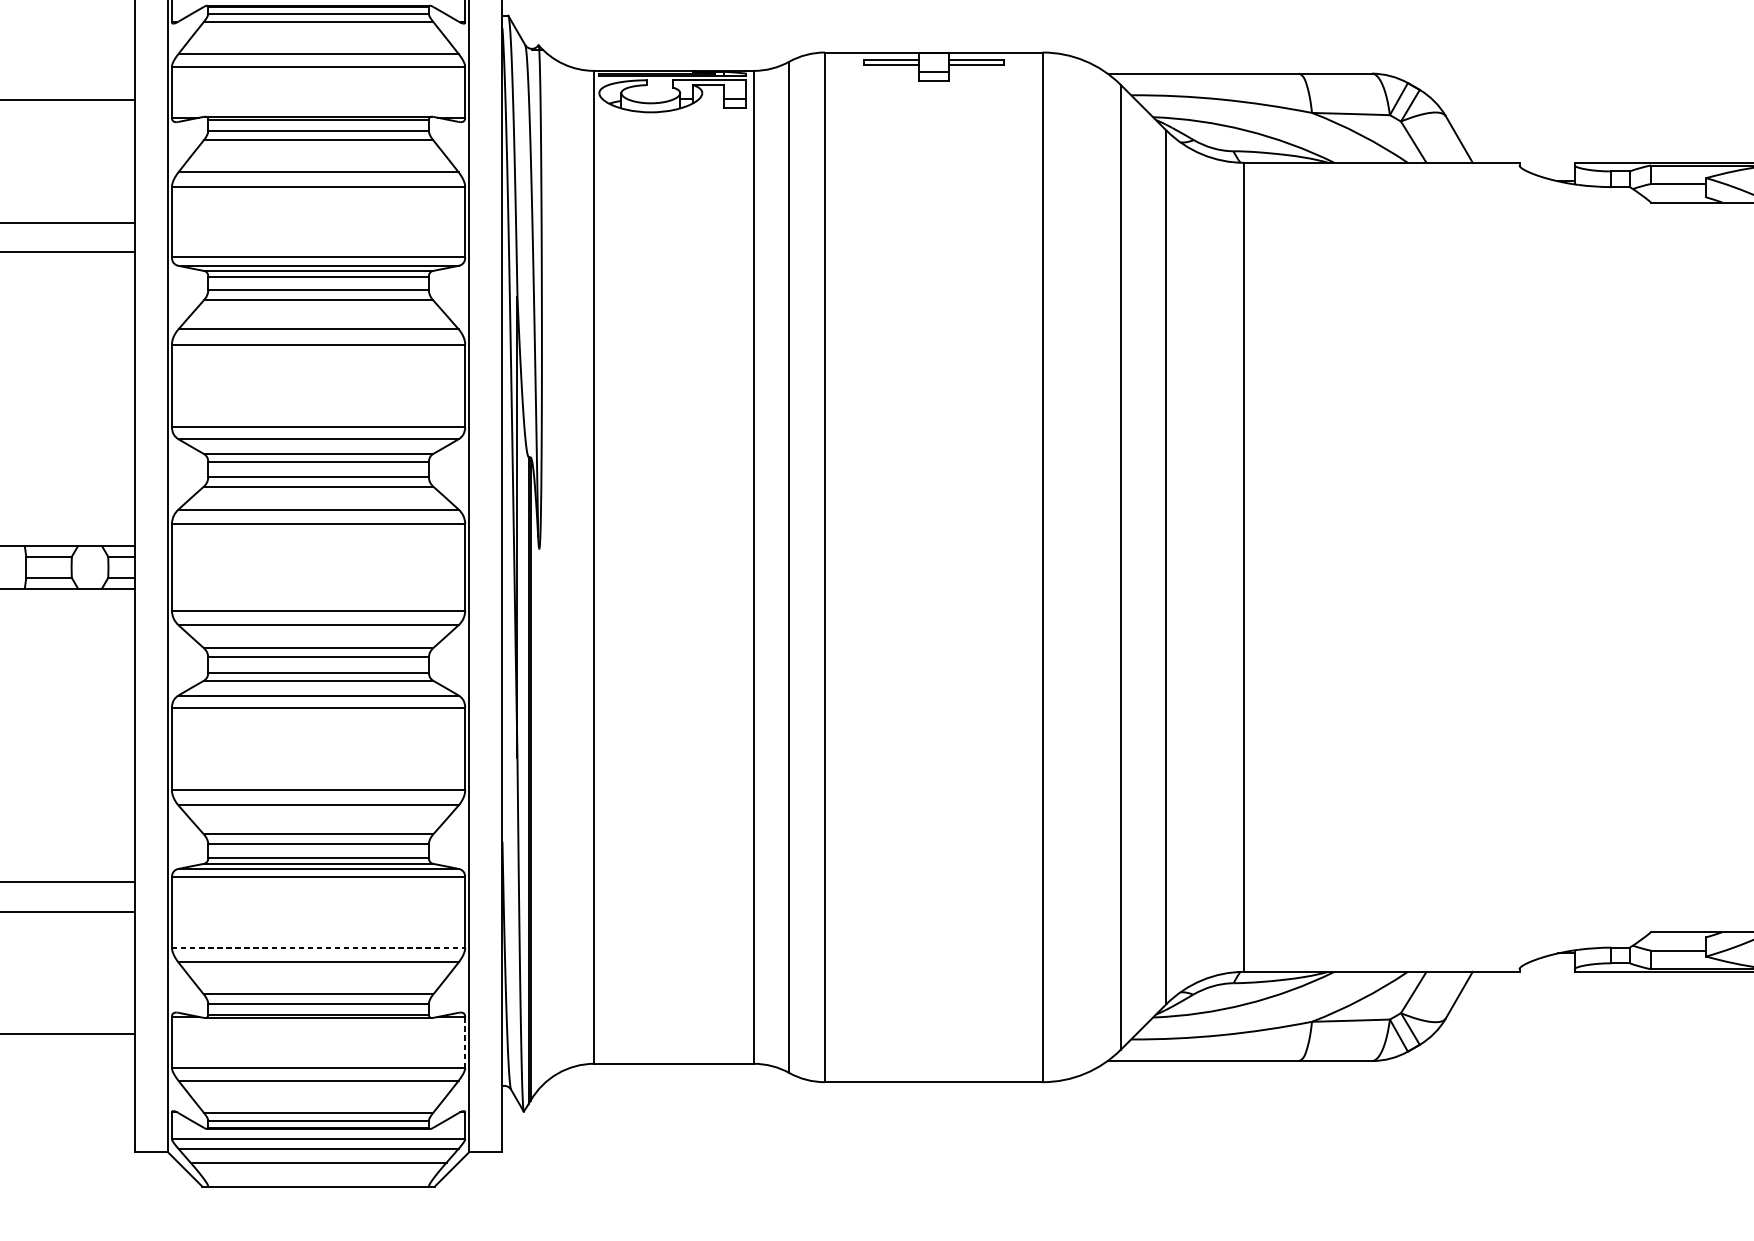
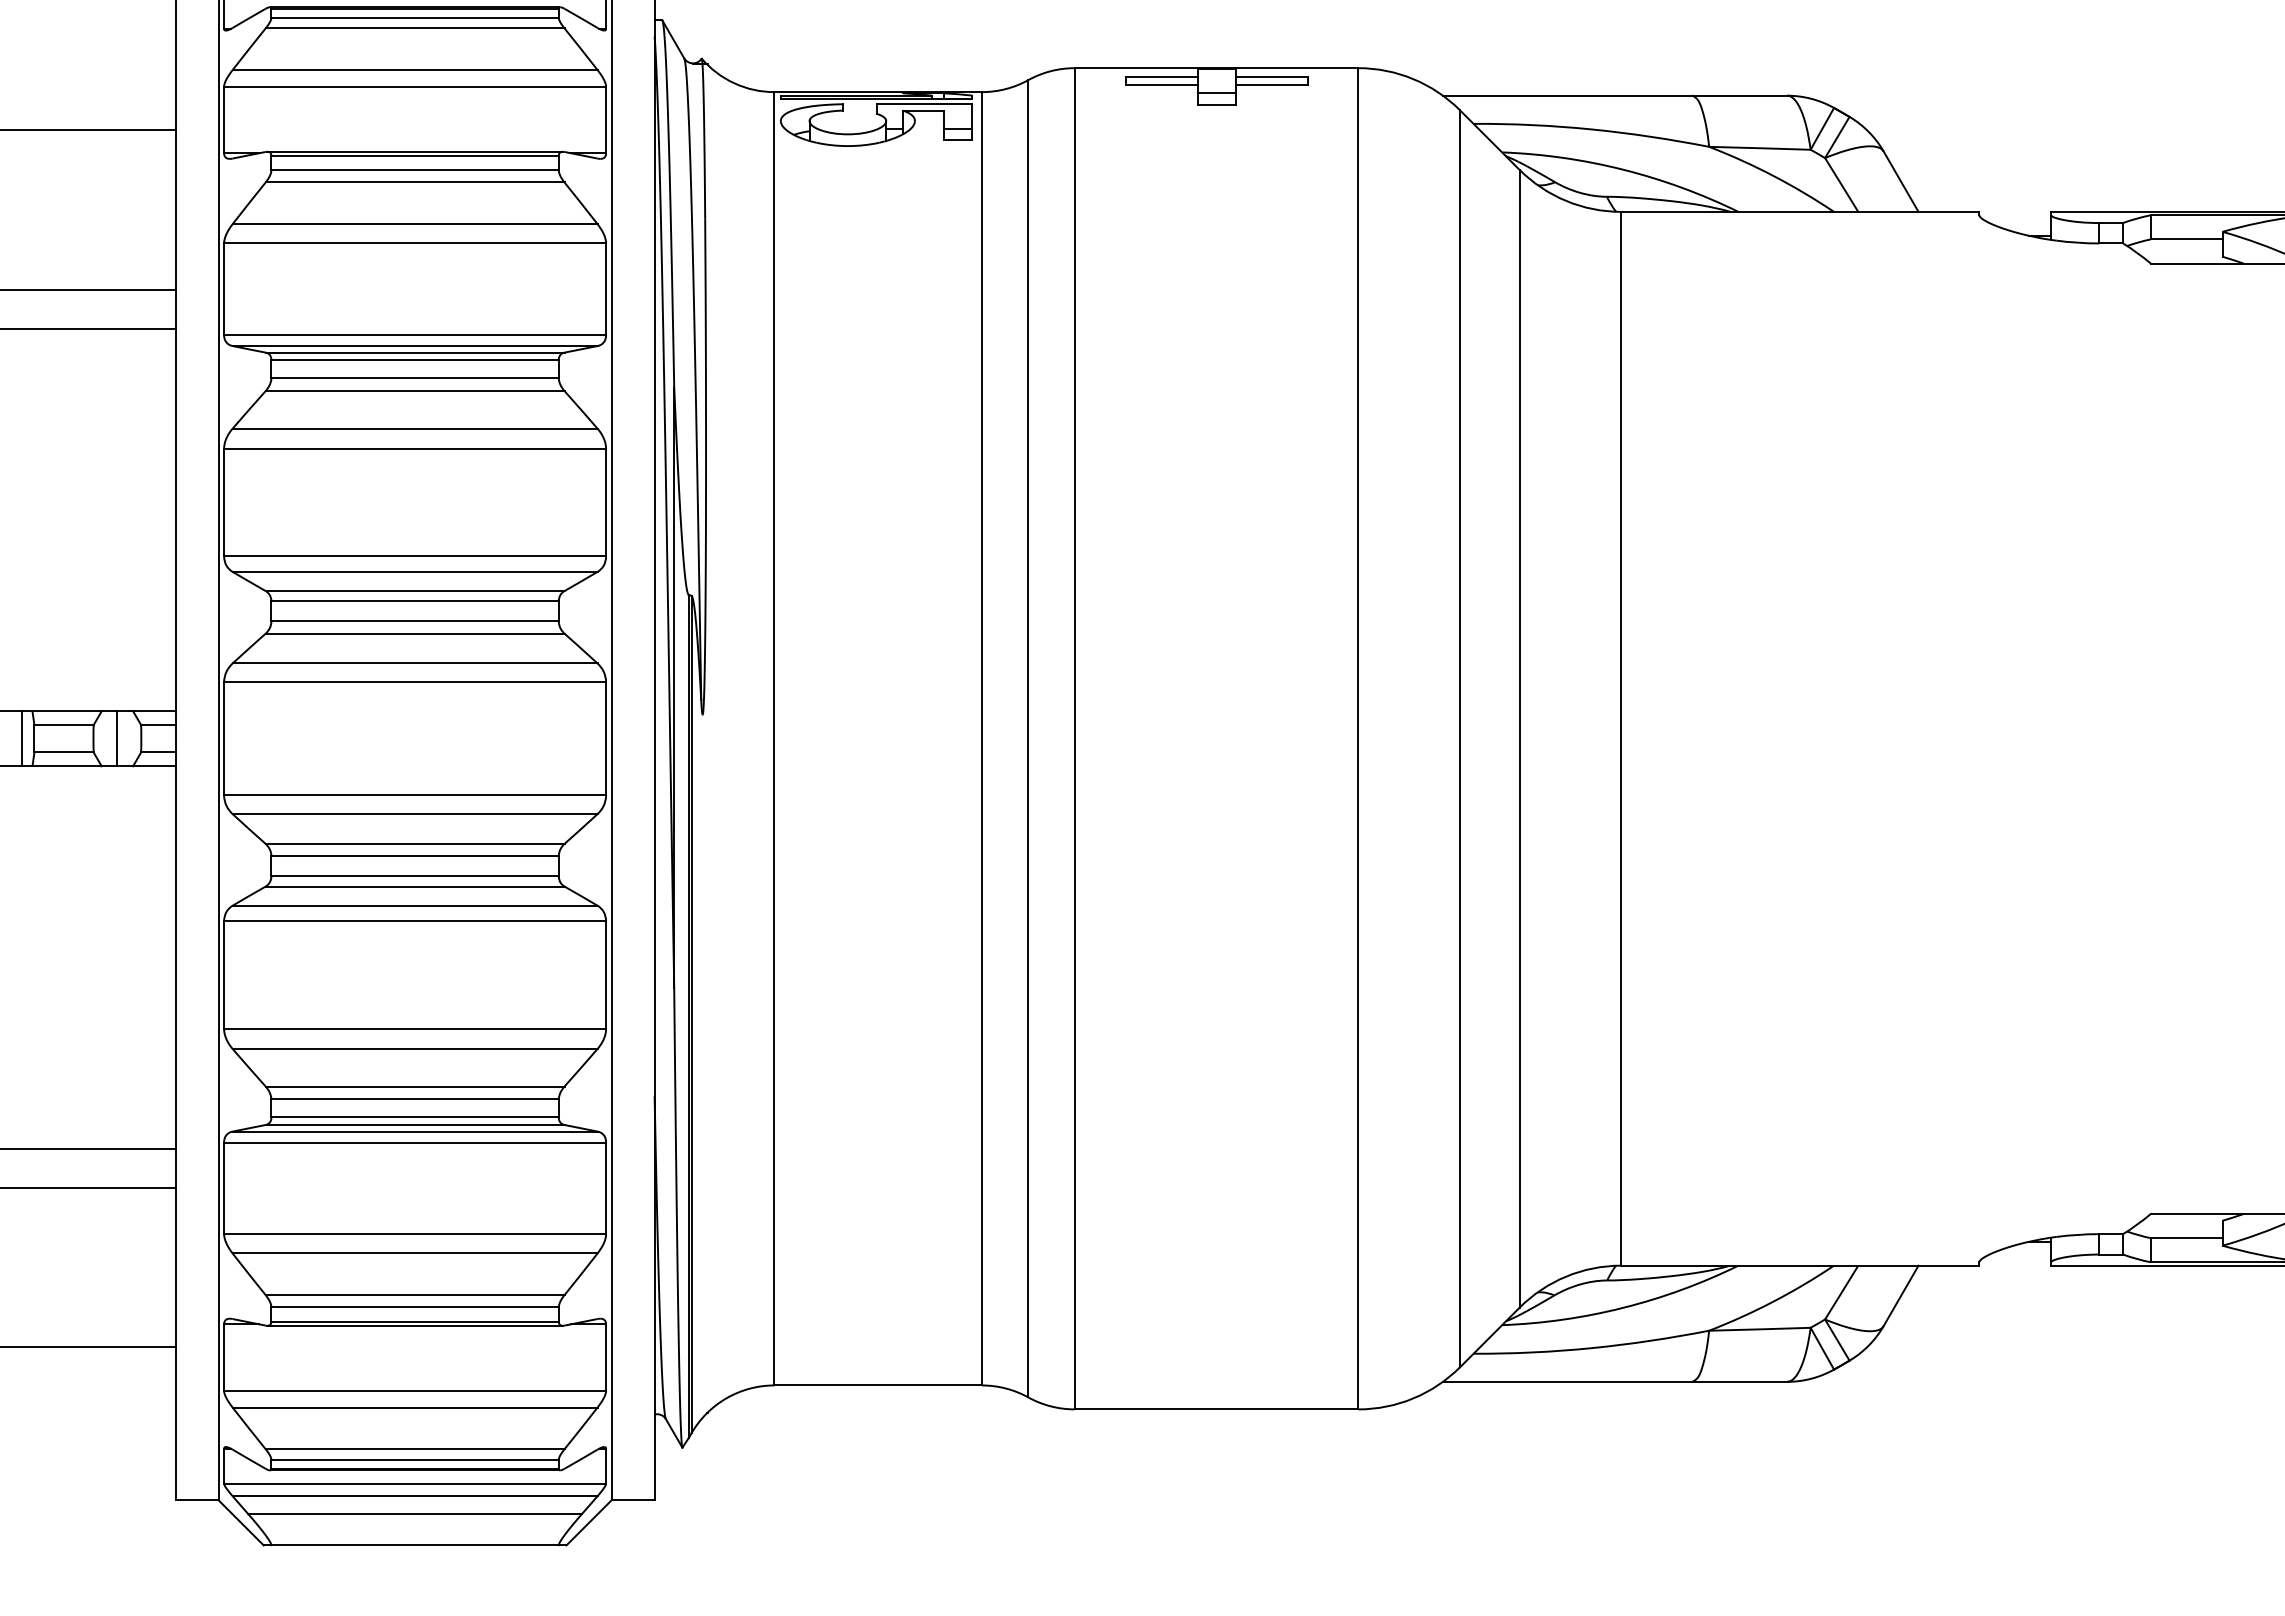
line: (16, 567) -> (21, 738), added
line: (90, 567) -> (117, 738), added
line: (318, 947) -> (415, 1234), dashed -> solid
line: (465, 1042) -> (606, 1357), dashed -> solid

